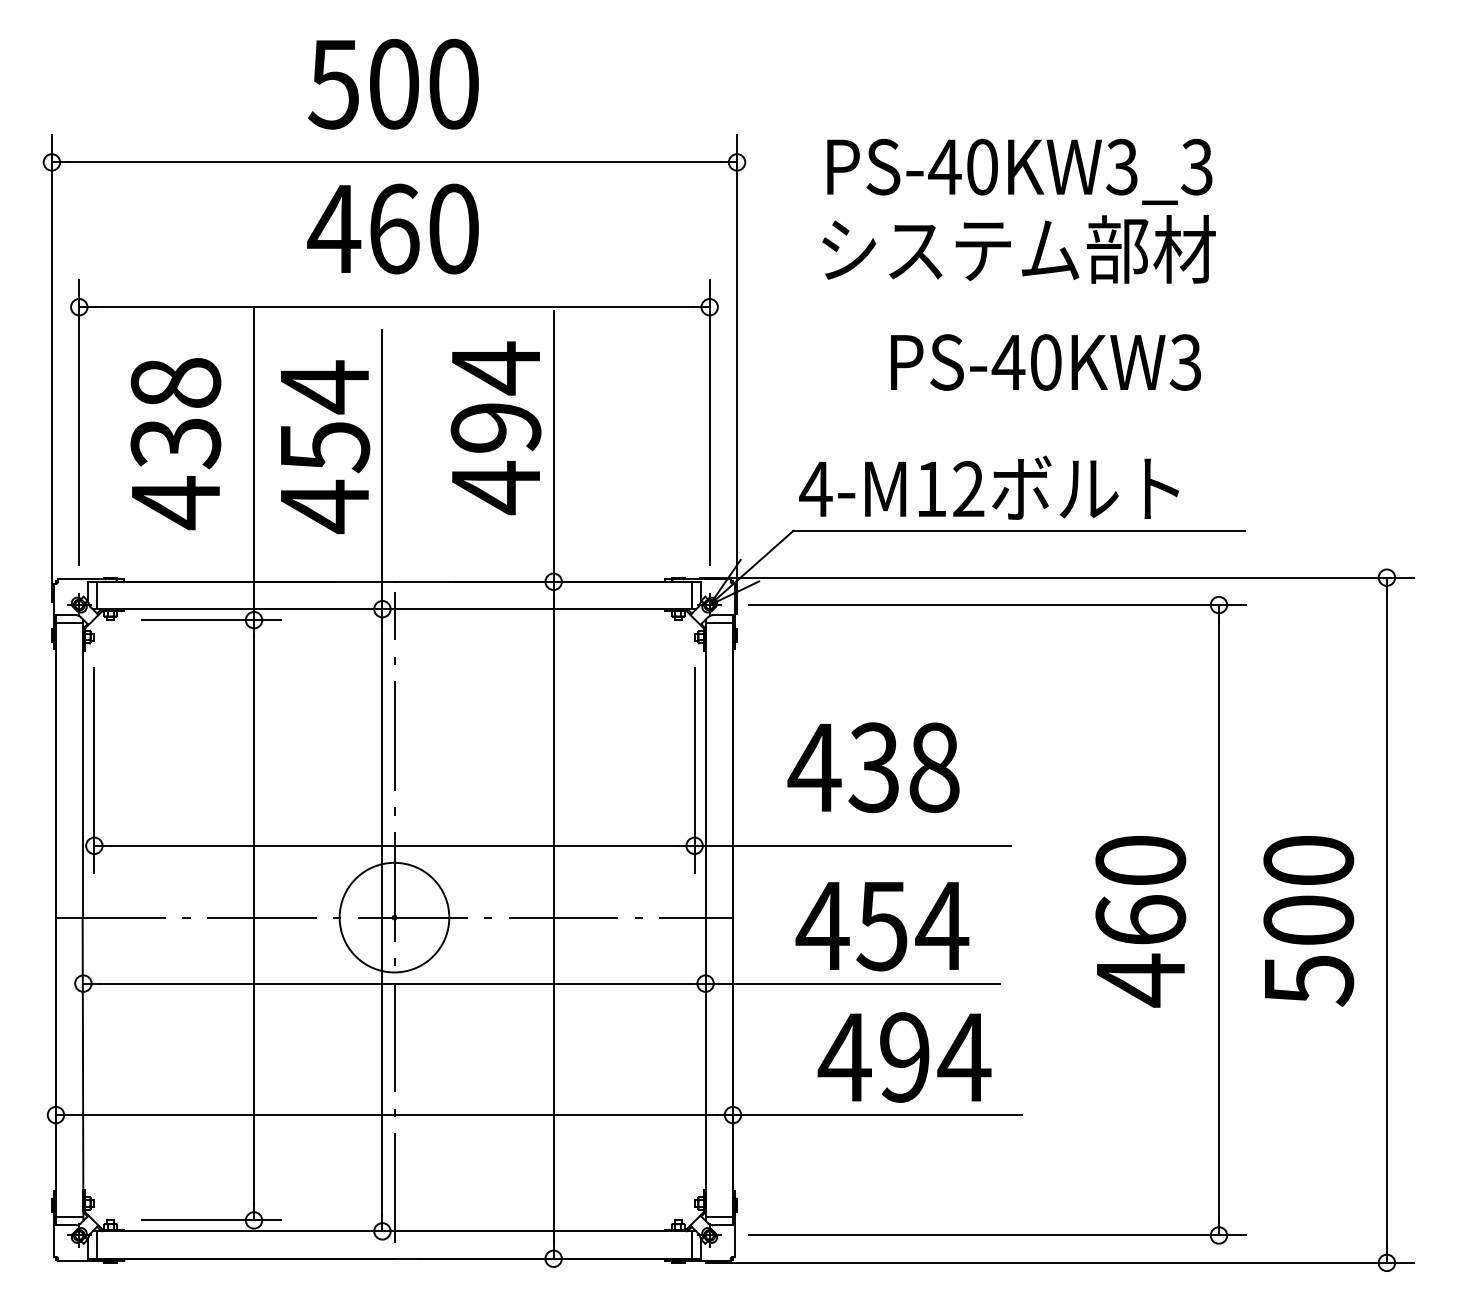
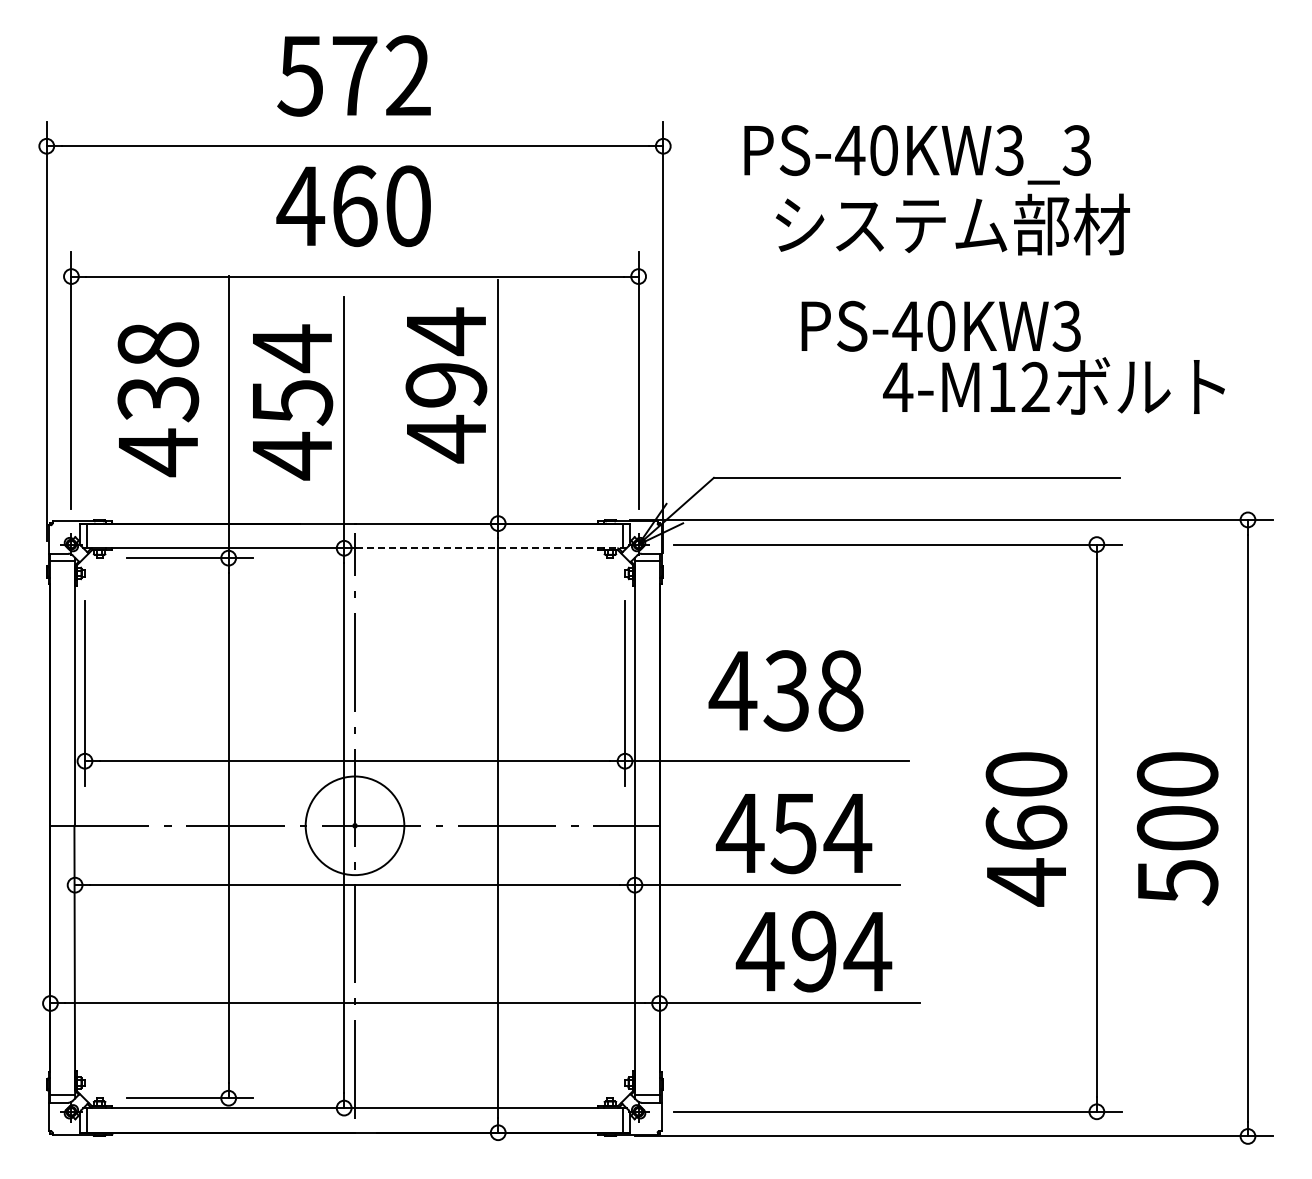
text: (423, 83) -> (381, 75), 500 -> 572
text: (1018, 249) -> (952, 224), moved
text: (988, 487) -> (1053, 385), moved
line: (545, 609) -> (490, 548), solid -> dashed

